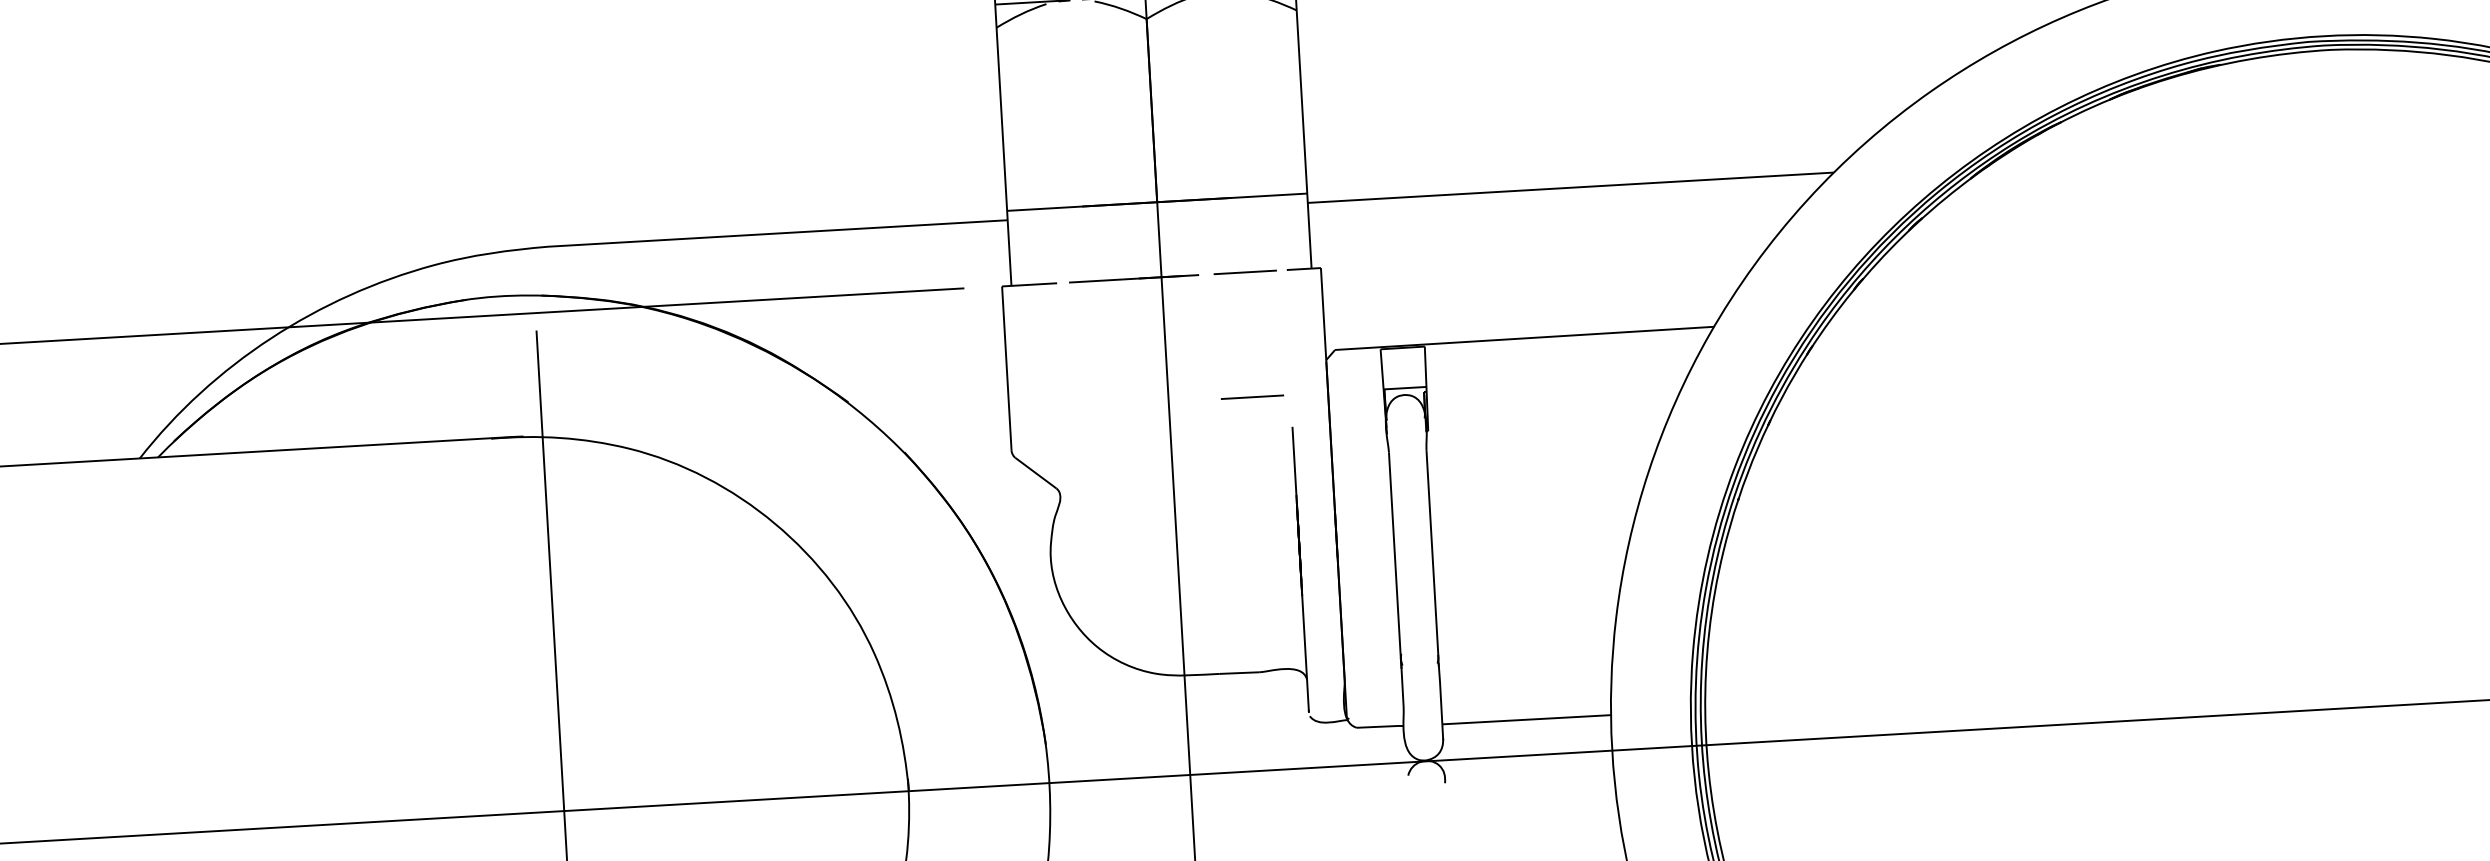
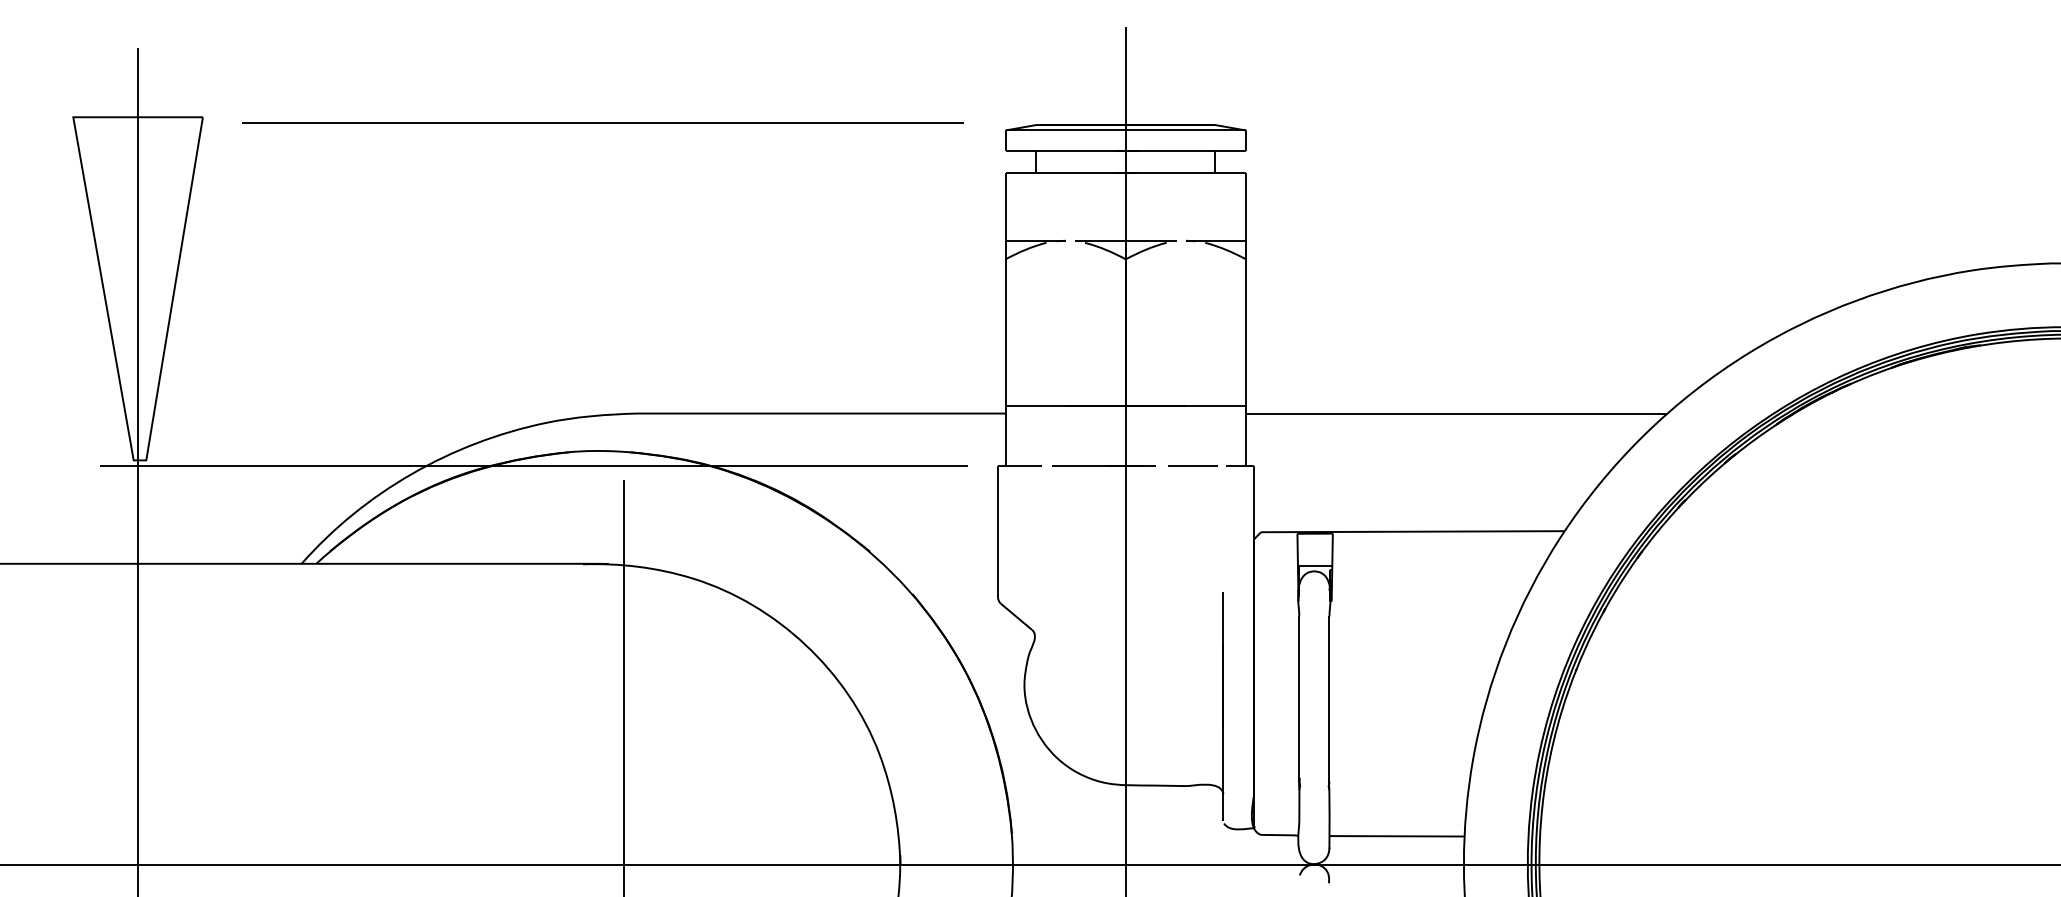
line: (1251, 396) -> (1192, 565), removed

